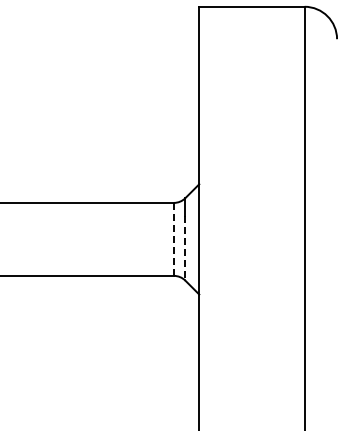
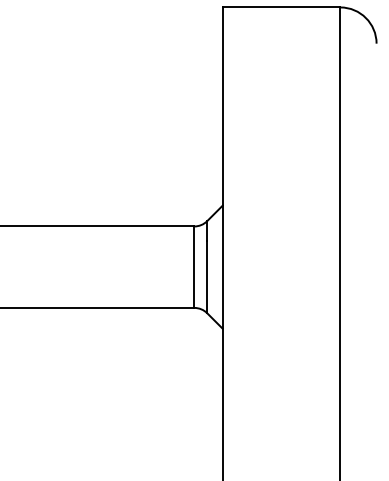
line: (173, 238) -> (193, 266), dashed -> solid
line: (185, 249) -> (207, 278), dashed -> solid

